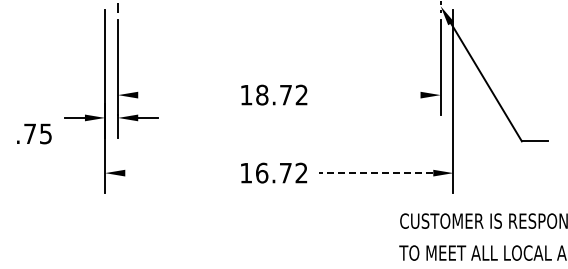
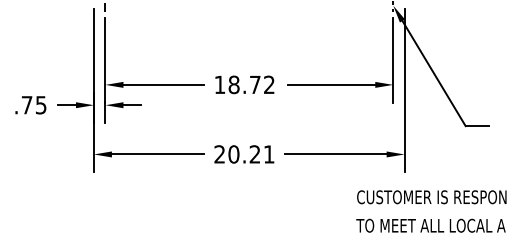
line: (183, 95) -> (163, 85), added
line: (371, 95) -> (331, 85), added
text: (34, 133) -> (30, 104), moved
text: (273, 172) -> (244, 153), 16.72 -> 20.21
line: (176, 173) -> (157, 154), added
line: (375, 173) -> (335, 154), dashed -> solid

